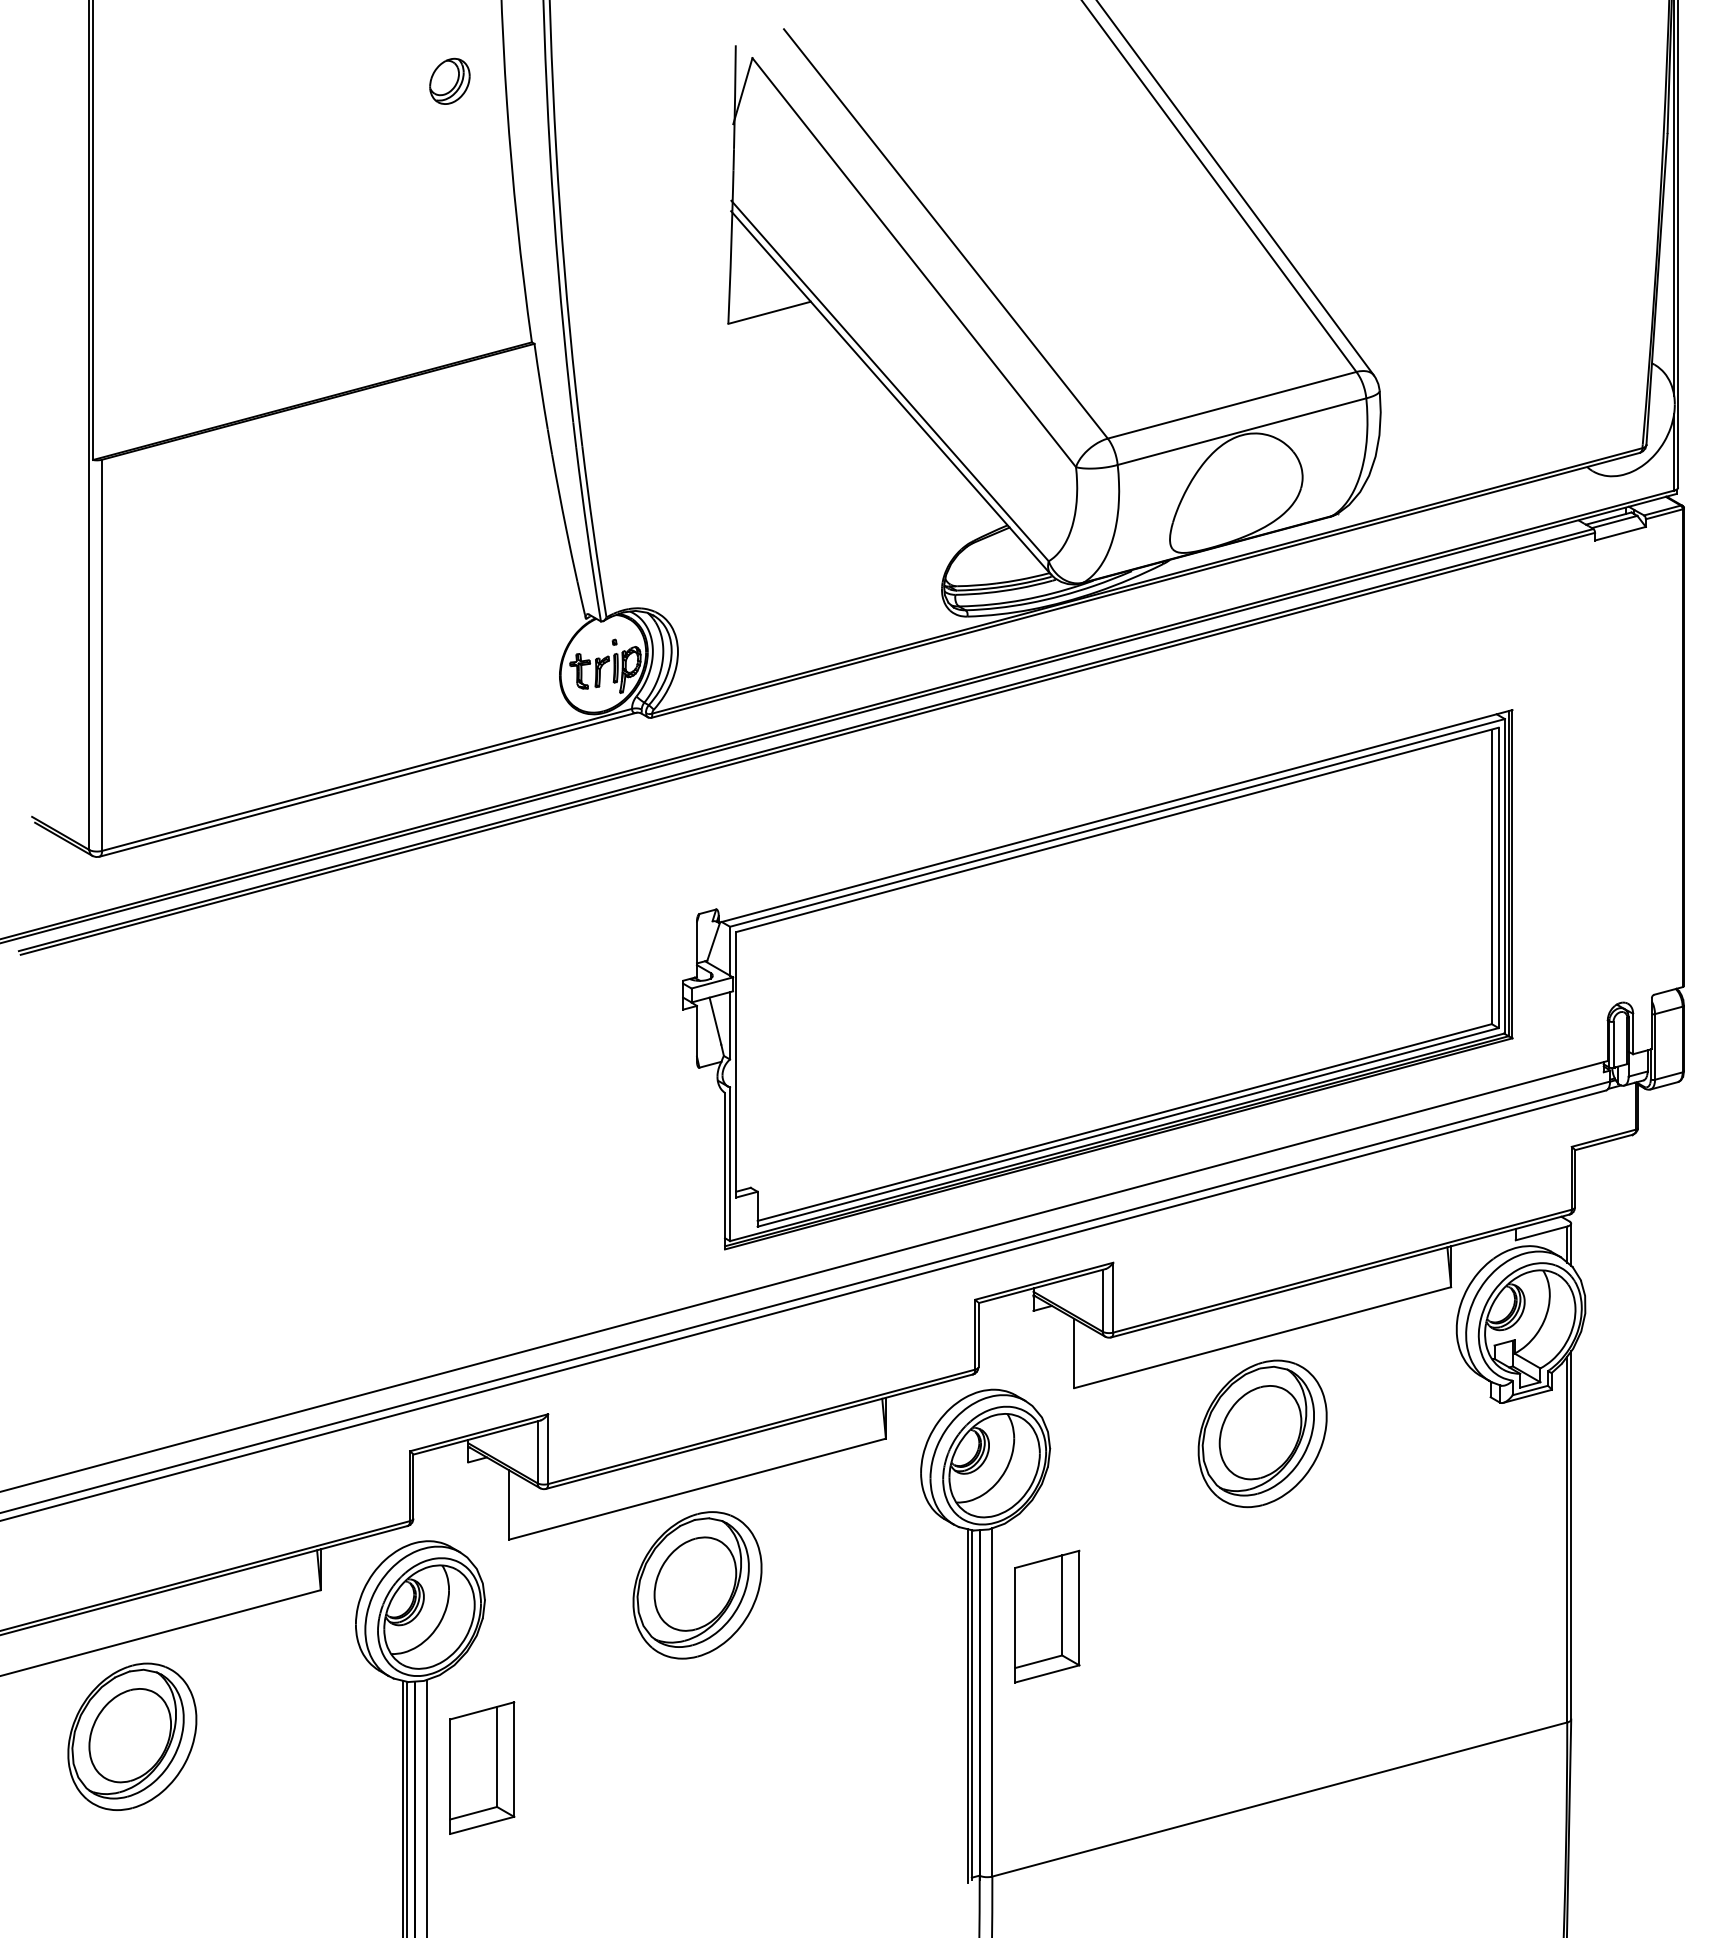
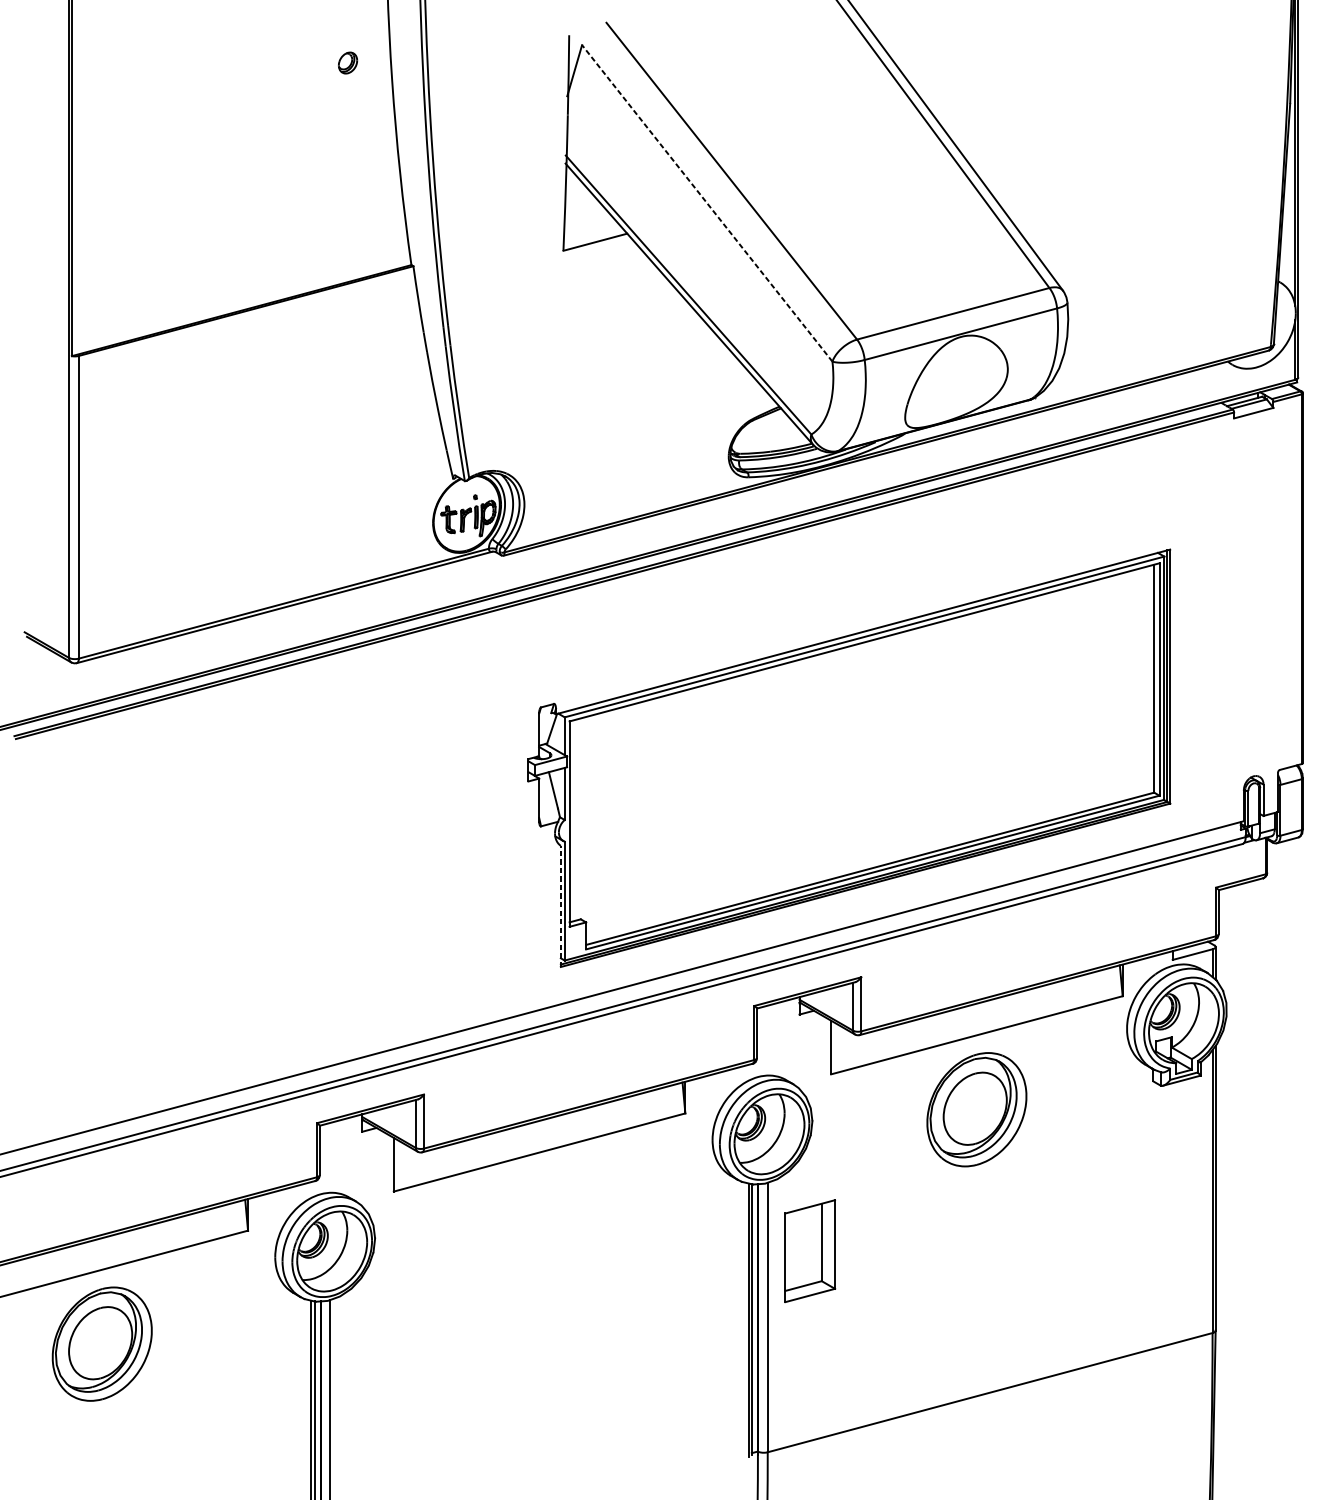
part: (449, 80) -> (347, 62), size x0.6
line: (914, 262) -> (707, 203), solid -> dashed
line: (725, 1170) -> (561, 905), solid -> dashed
part: (697, 1585) -> (539, 1227), removed
part: (482, 1767) -> (373, 1367), removed

